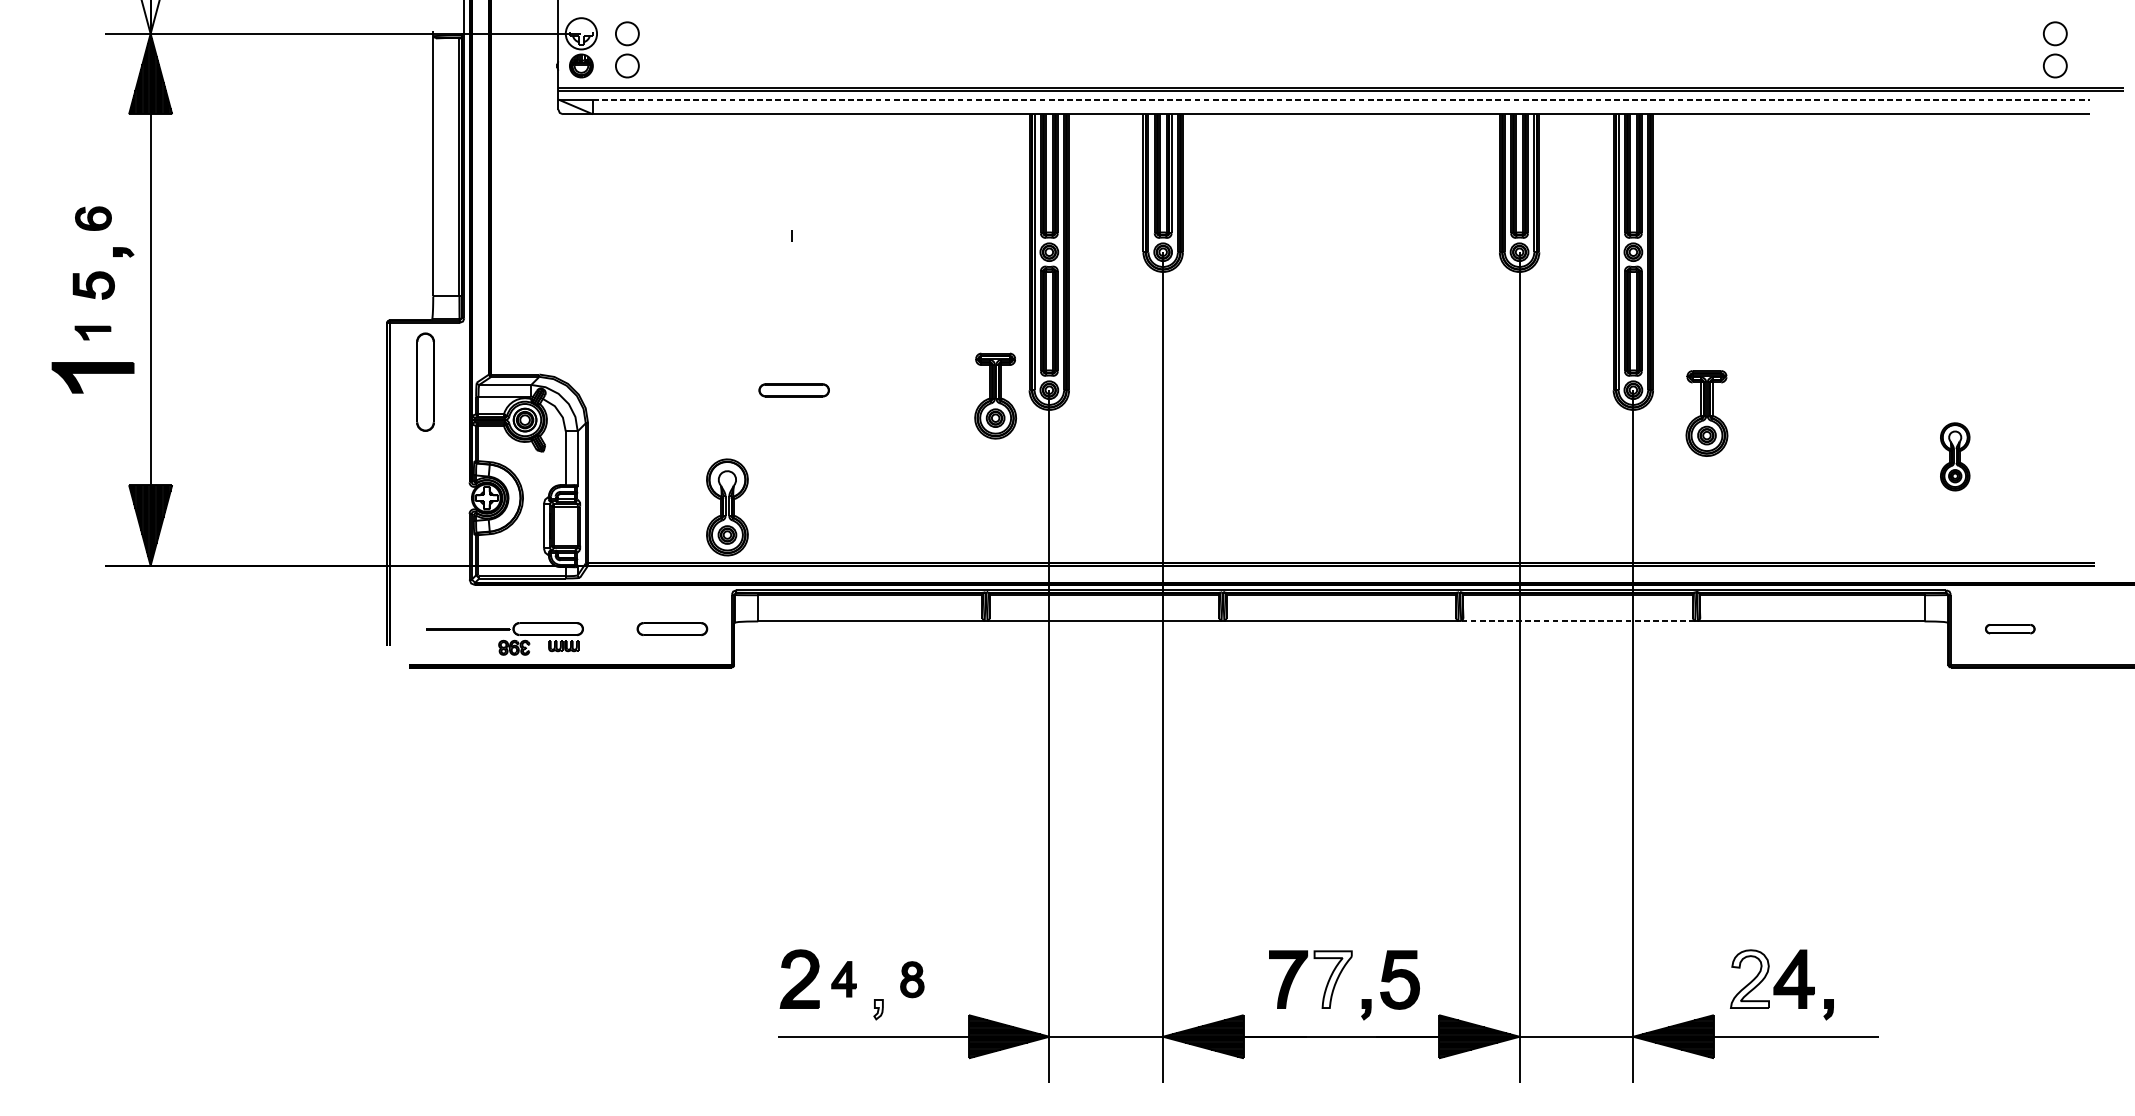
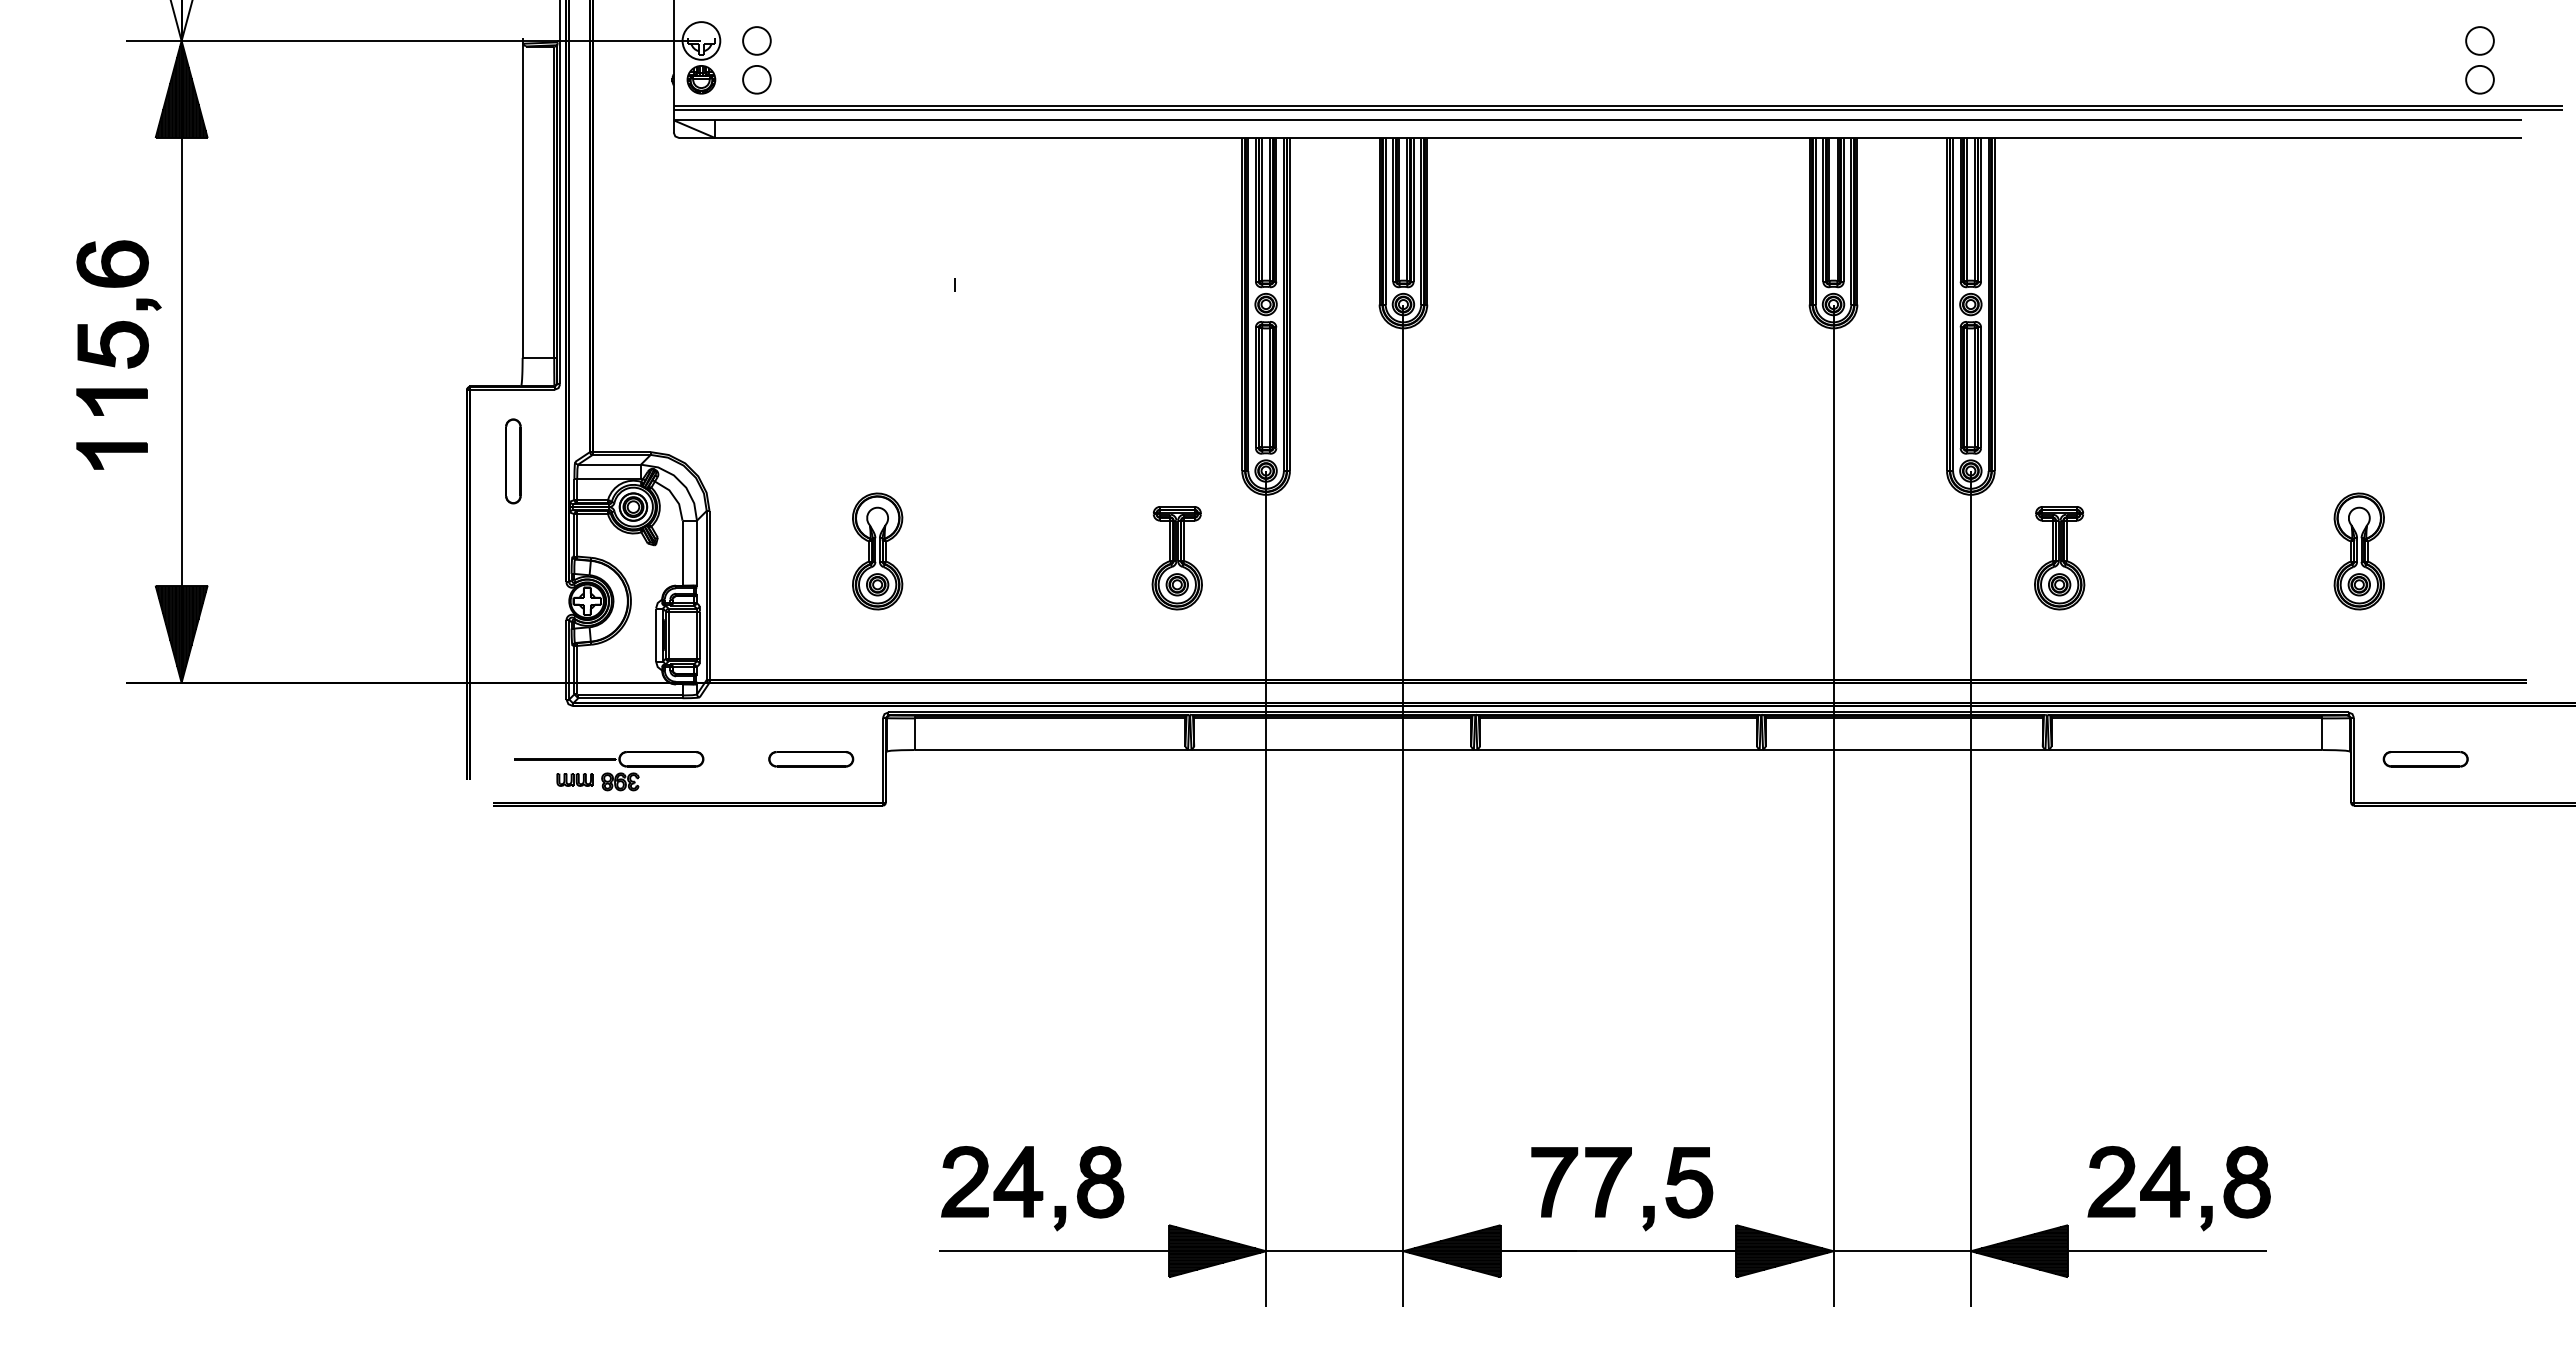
line: (1341, 99) -> (1618, 120), dashed -> solid
part: (93, 218) -> (112, 263), size x1.67
part: (93, 285) -> (112, 344), size x1.43
part: (92, 332) -> (111, 401), size x1.67
part: (92, 377) -> (111, 455), size x0.71
part: (425, 382) -> (513, 461), size x0.71
part: (794, 390) -> (958, 471), removed
part: (994, 396) -> (1176, 558), moved
part: (1706, 413) -> (2059, 558), moved
part: (1954, 456) -> (2358, 551), size x1.43
part: (727, 507) -> (877, 551), moved
line: (1577, 621) -> (1903, 750), dashed -> solid
part: (2010, 629) -> (2425, 759), size x1.43
part: (563, 645) -> (574, 779), moved
part: (844, 978) -> (1018, 1181), size x1.67
fill: (1749, 978) -> (2111, 1181), added
part: (912, 979) -> (1100, 1182), size x1.67
fill: (1333, 979) -> (1608, 1182), added
part: (1861, 979) -> (2246, 1182), added
fill: (878, 1009) -> (1059, 1218), added

